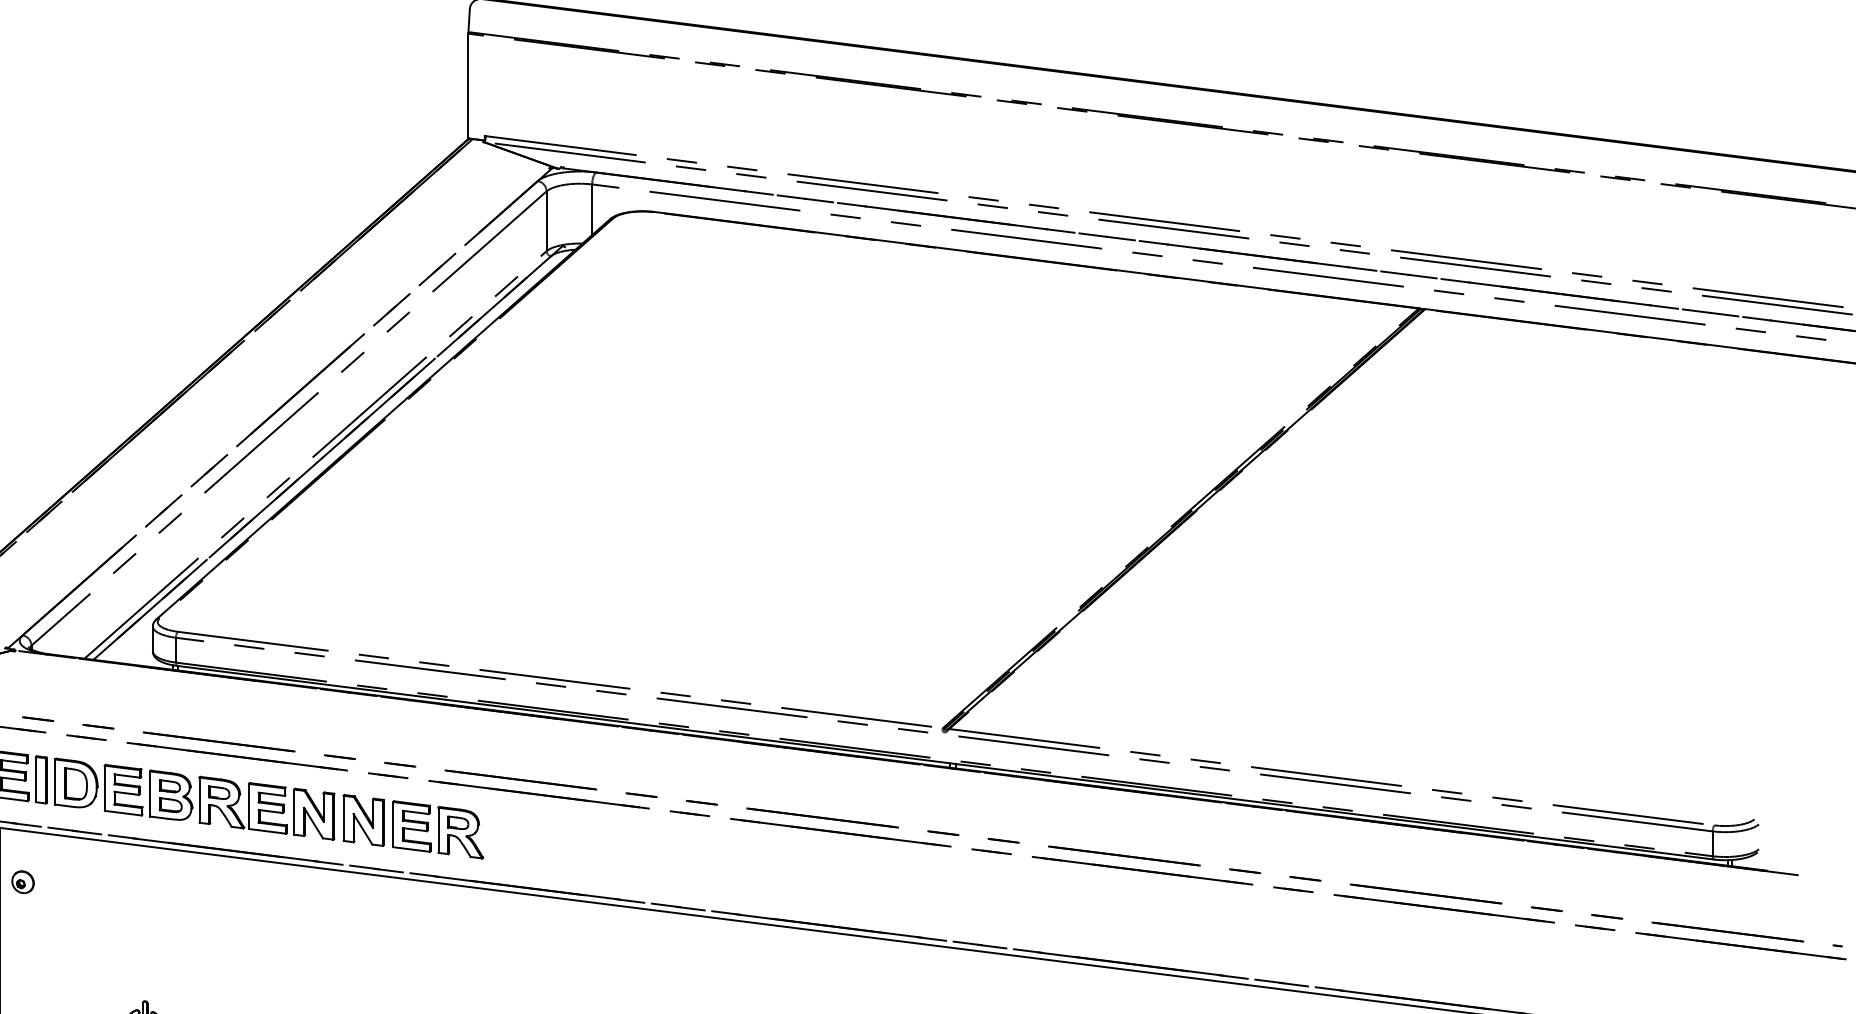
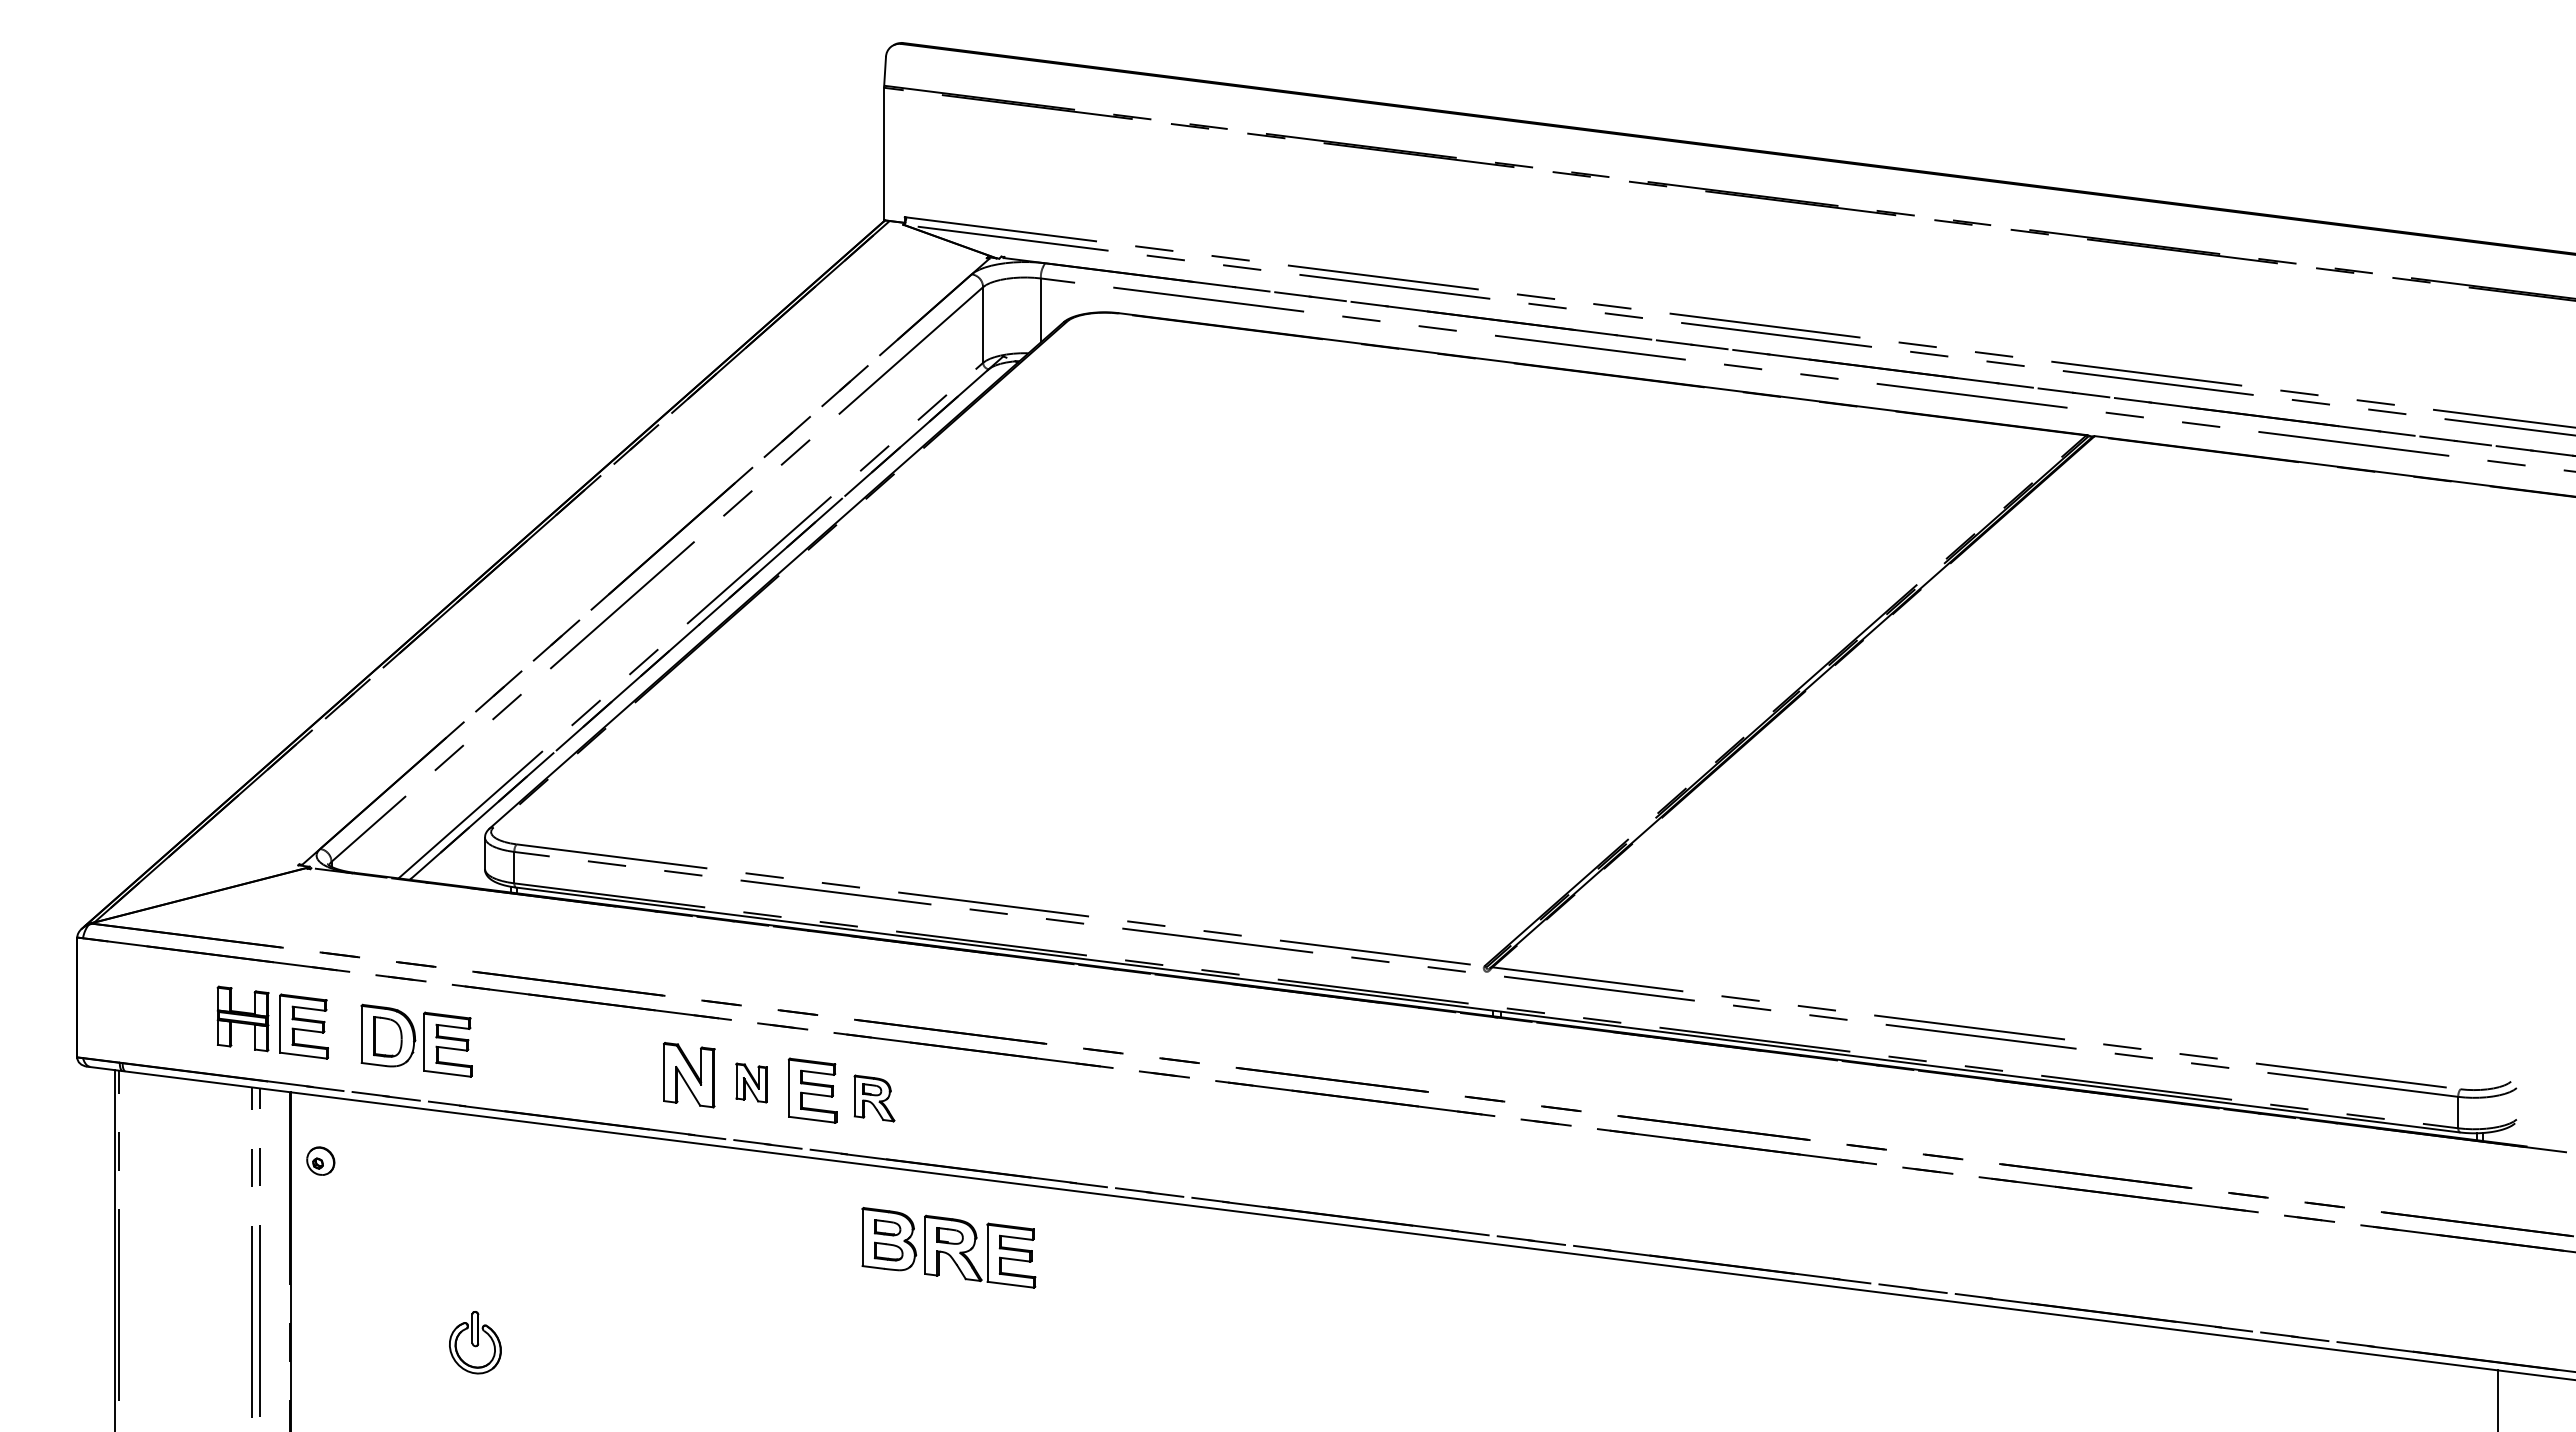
part: (41, 779) -> (343, 1031), removed
part: (218, 801) -> (948, 1247), moved
part: (363, 820) -> (751, 1082), size x0.6
part: (460, 832) -> (874, 1098), size x0.7

